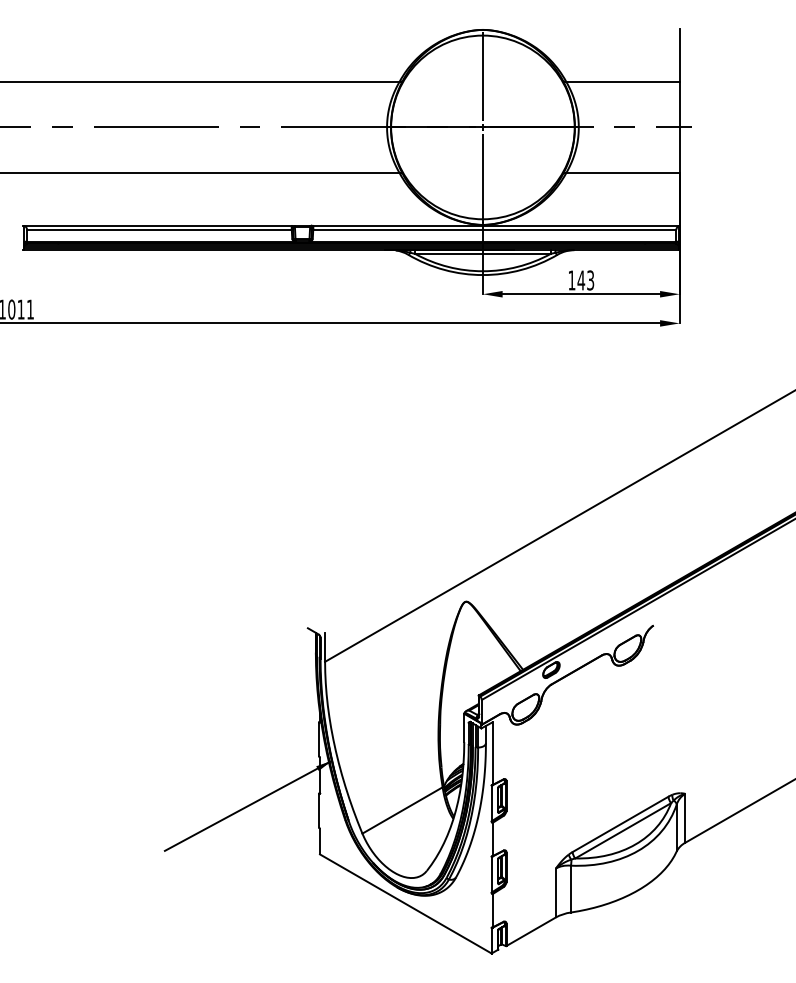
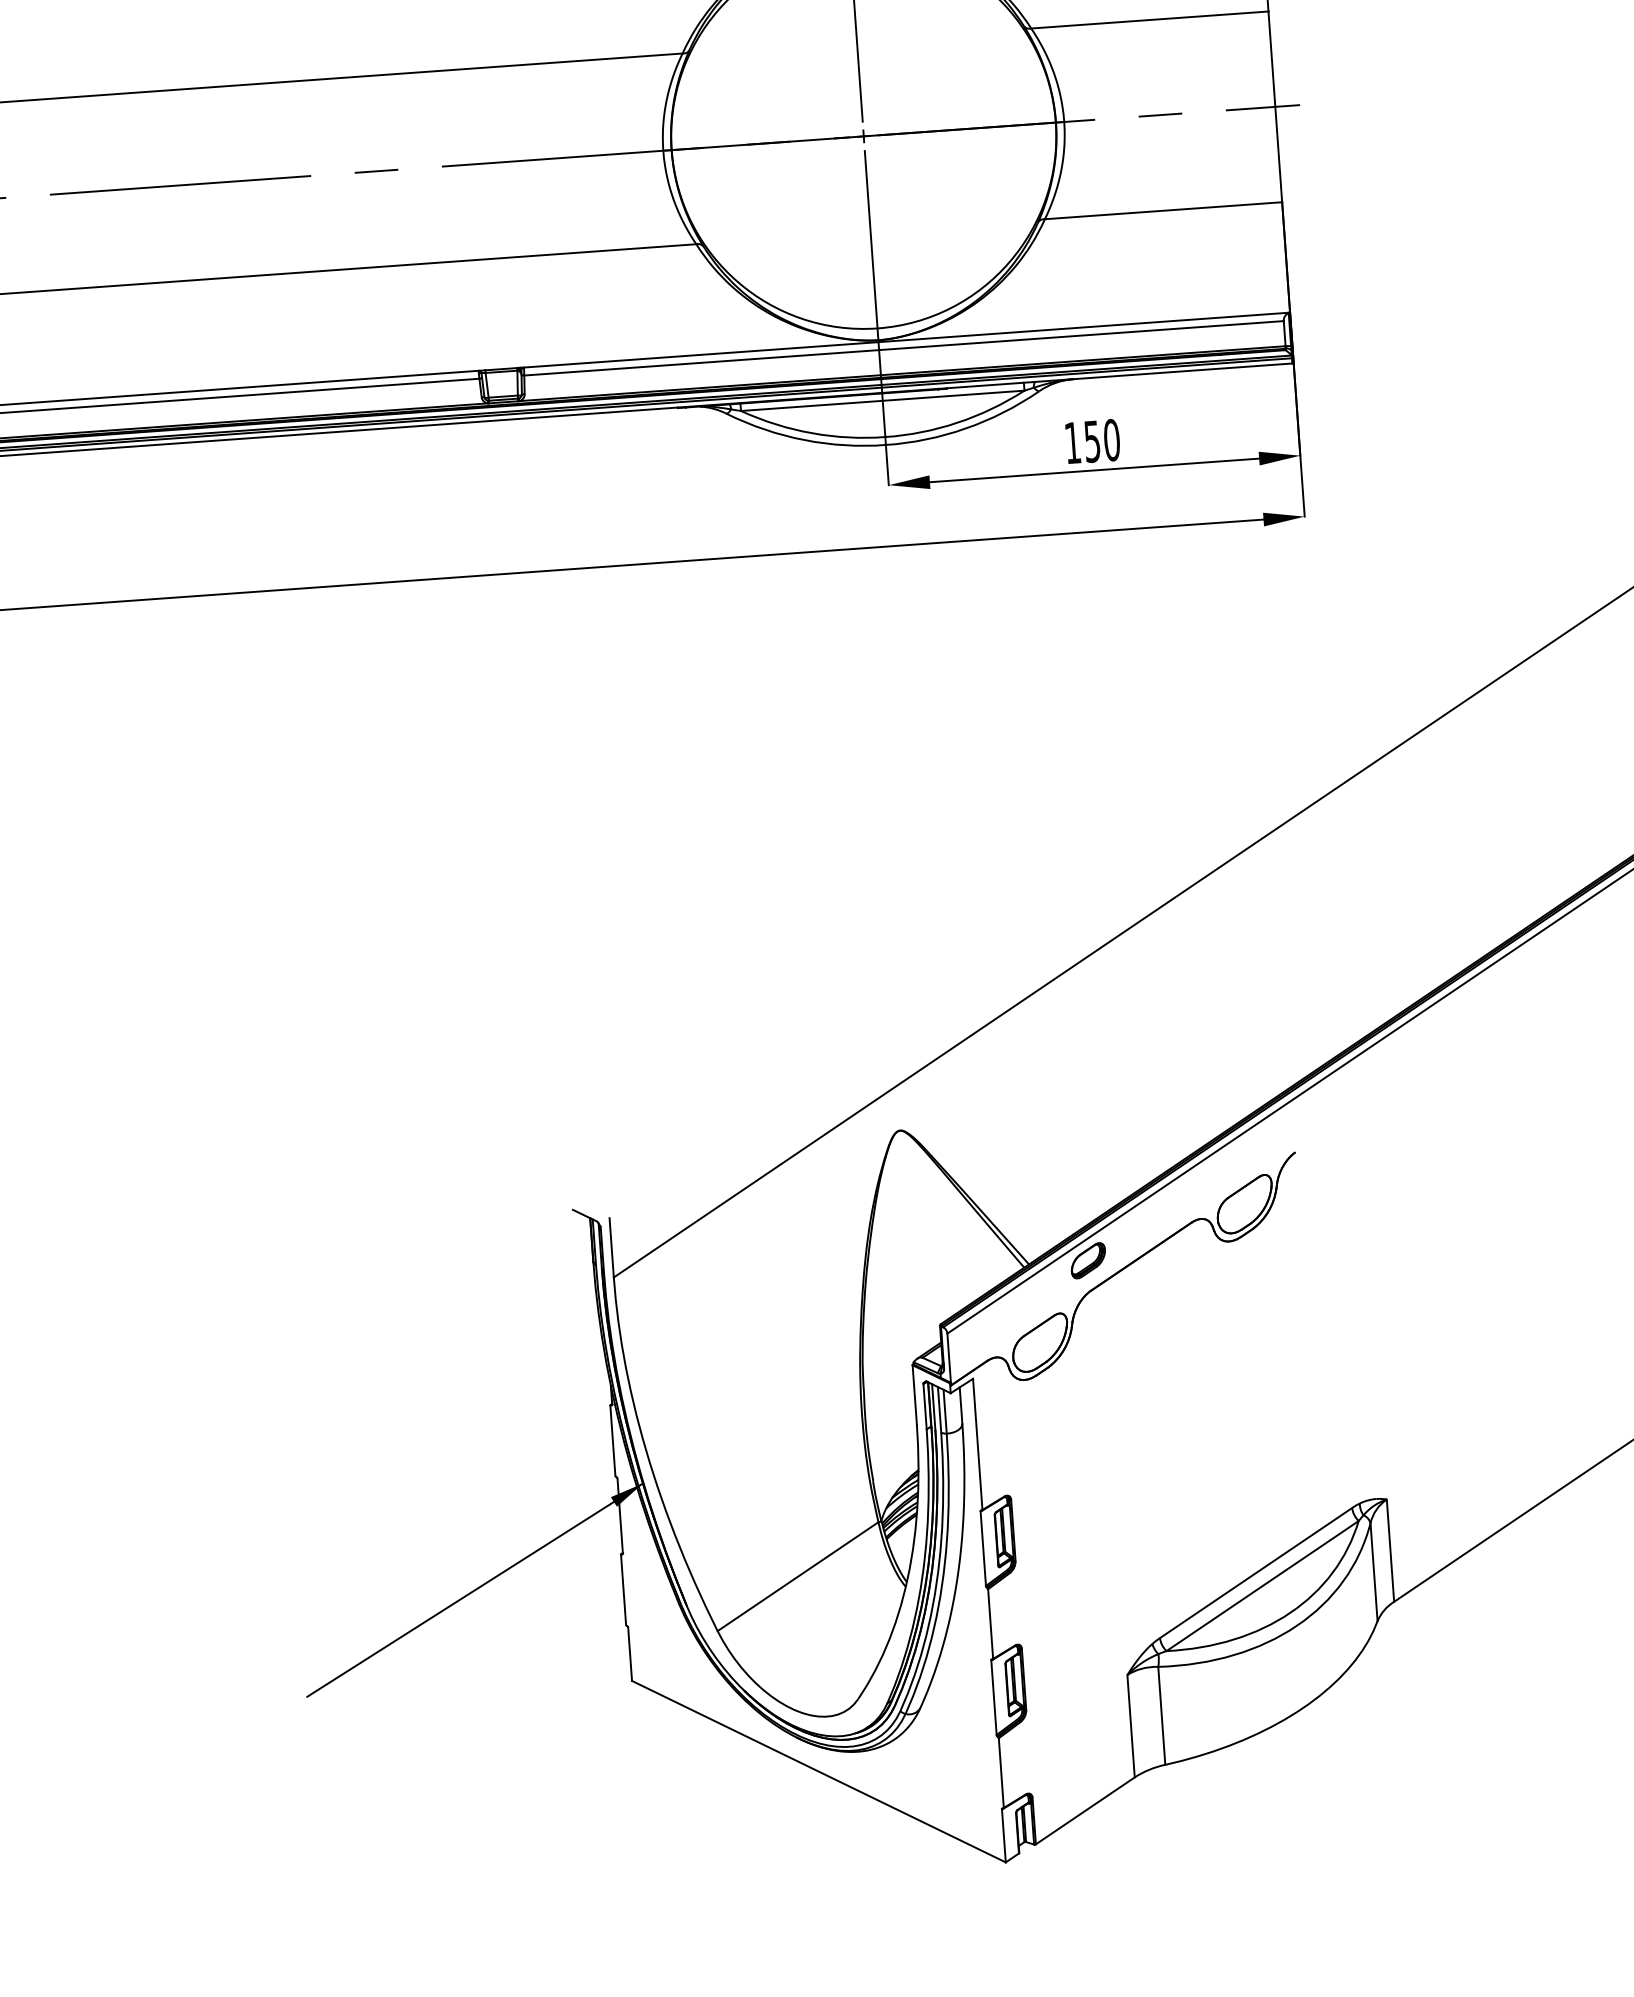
text: (585, 280) -> (1101, 441), 143 -> 150

